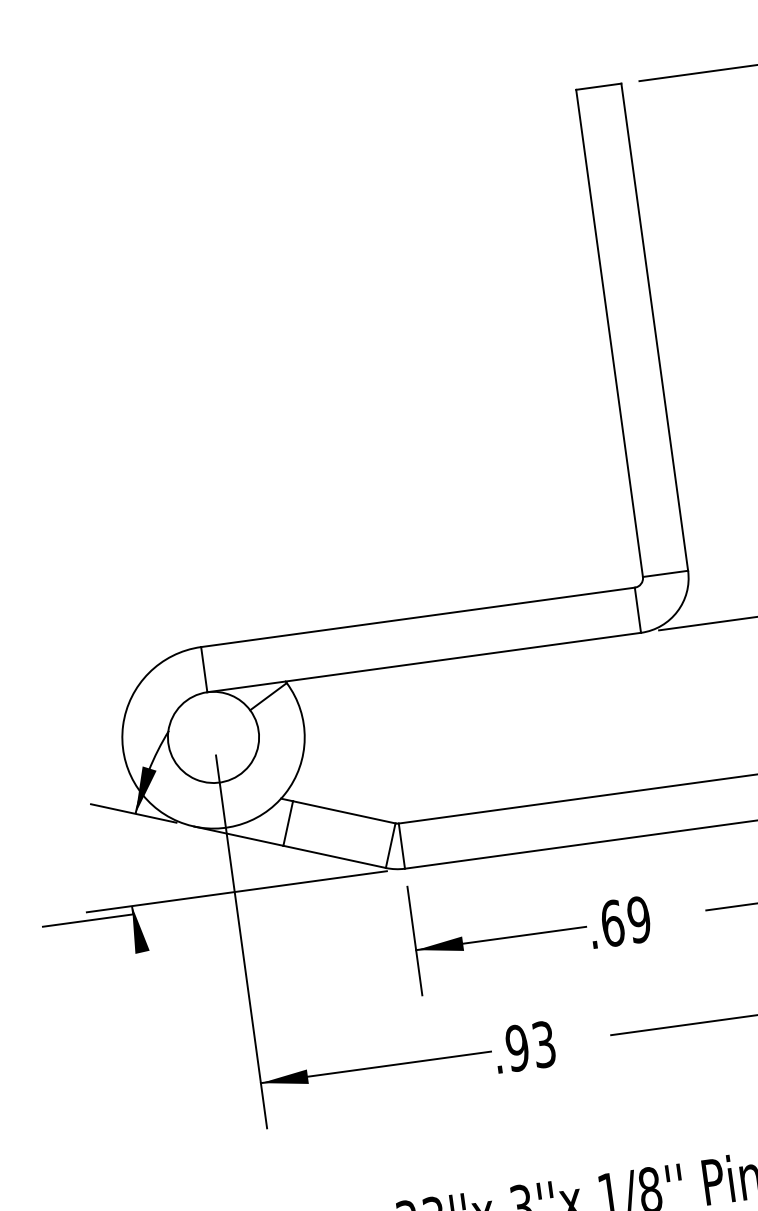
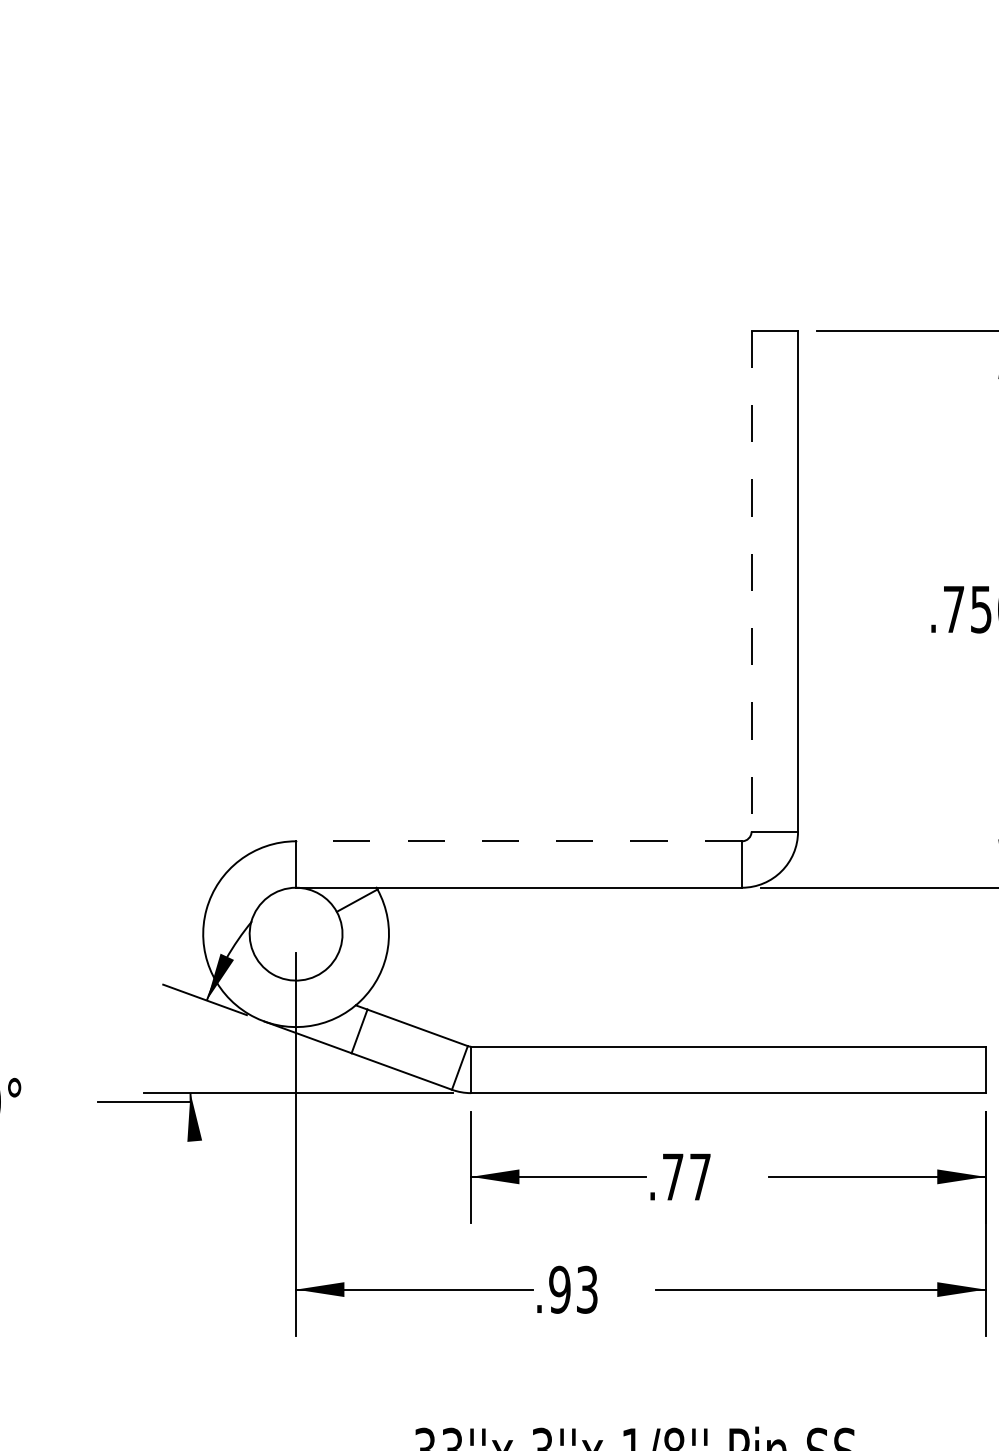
line: (609, 333) -> (751, 581), solid -> dashed
line: (418, 617) -> (519, 841), solid -> dashed
text: (625, 922) -> (686, 1177), .69 -> .77

